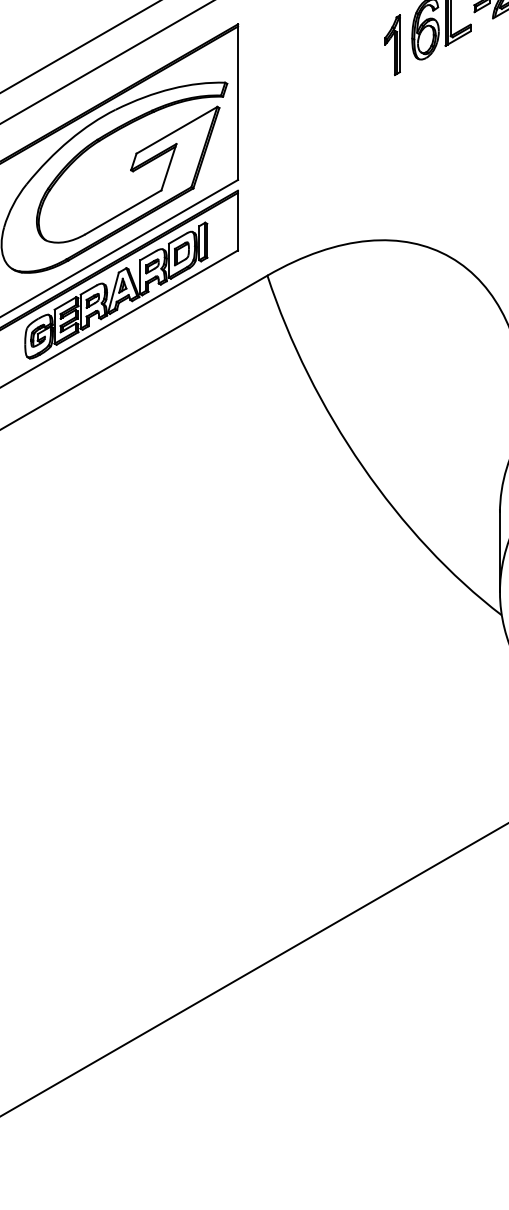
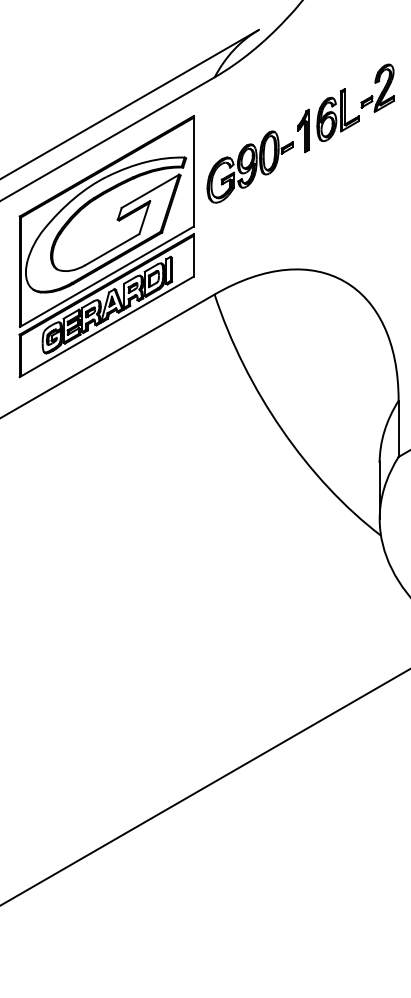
part: (316, 95) -> (249, 166), added

